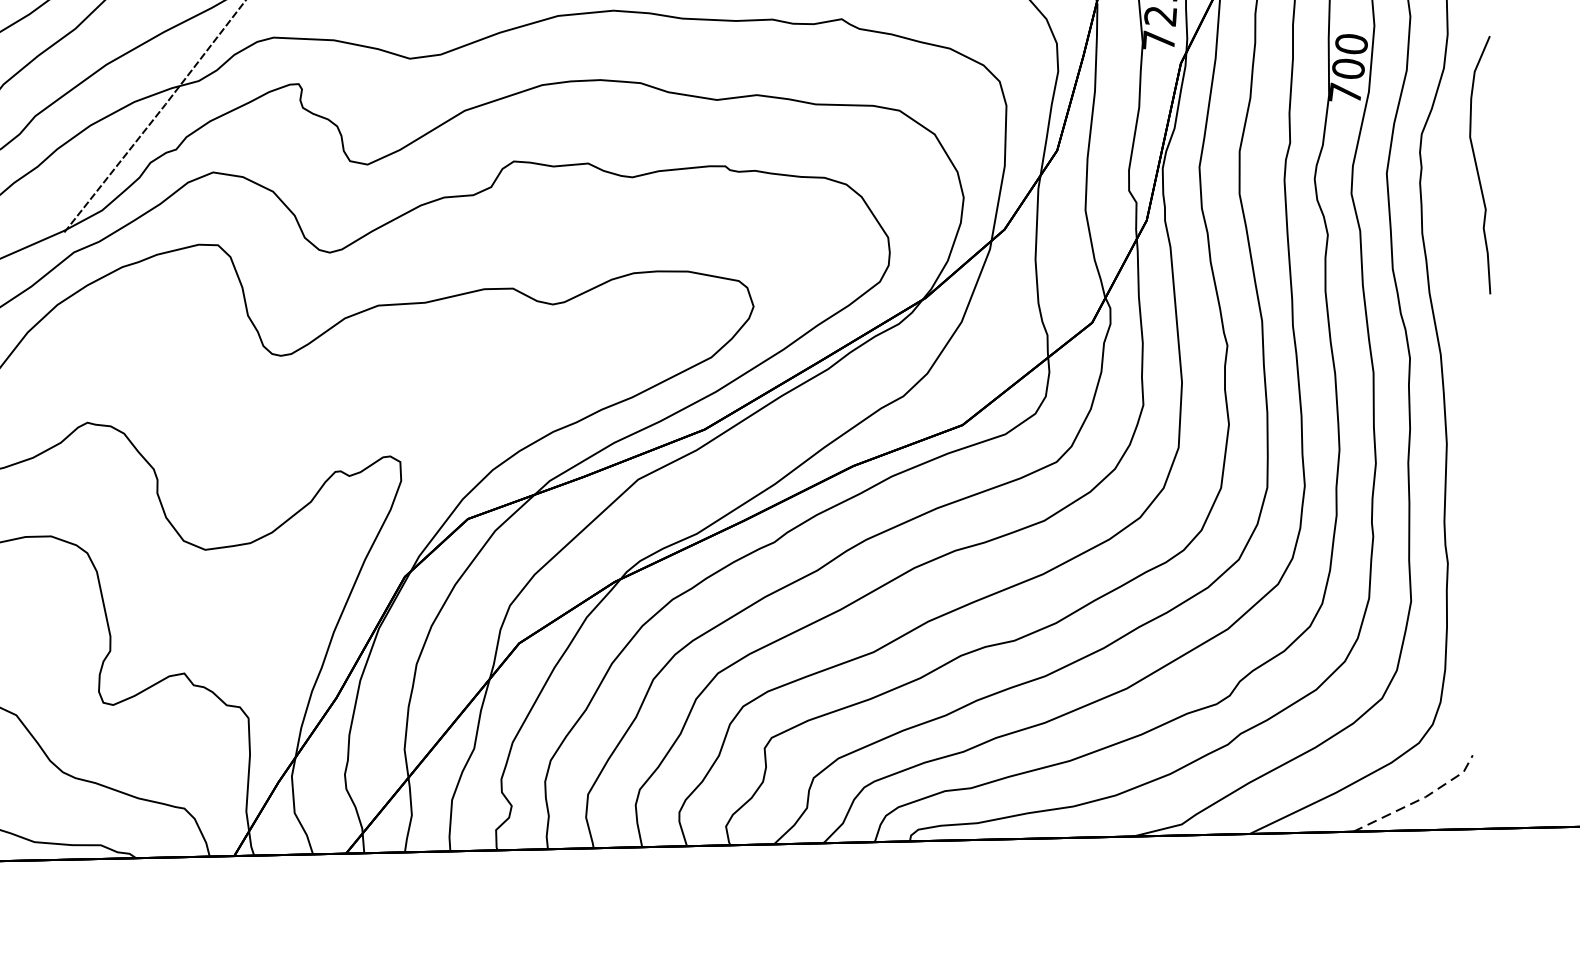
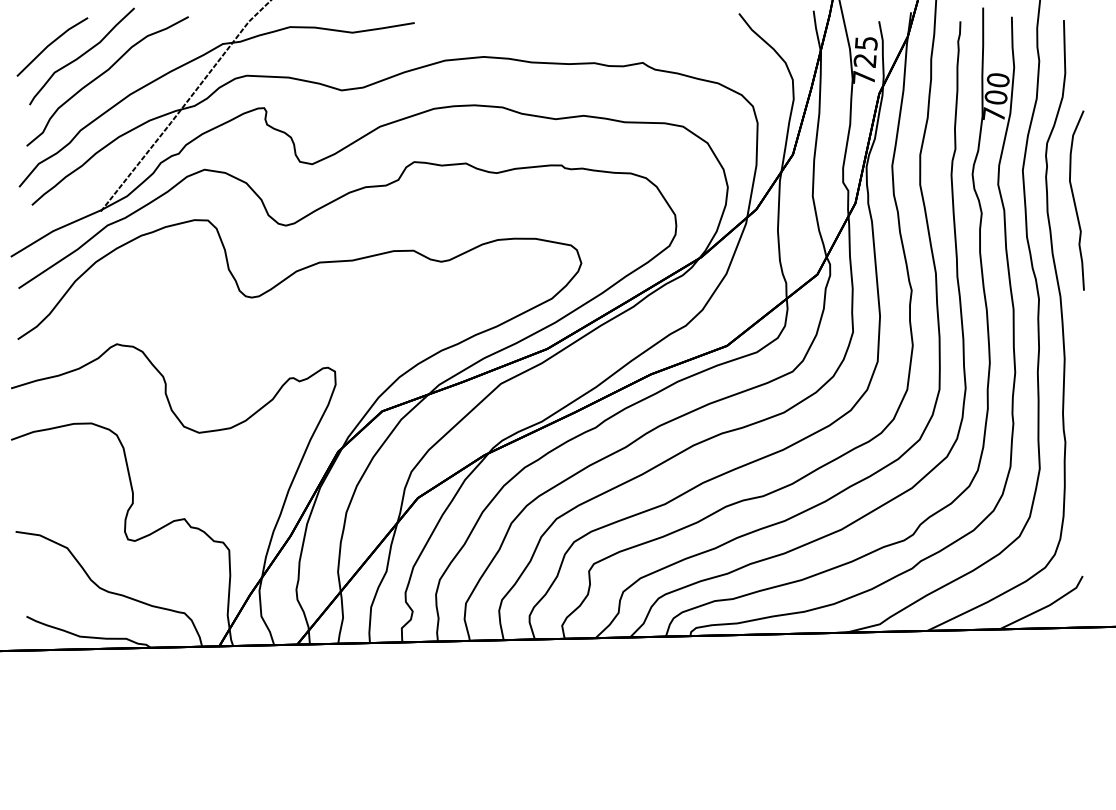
curve: (1478, 166) -> (1075, 201), moved
line: (1420, 798) -> (1046, 606), dashed -> solid

